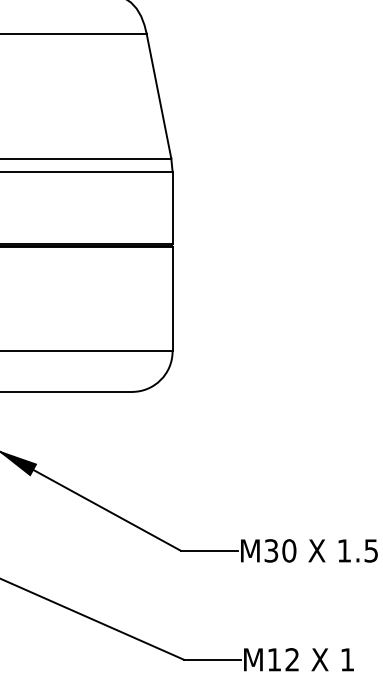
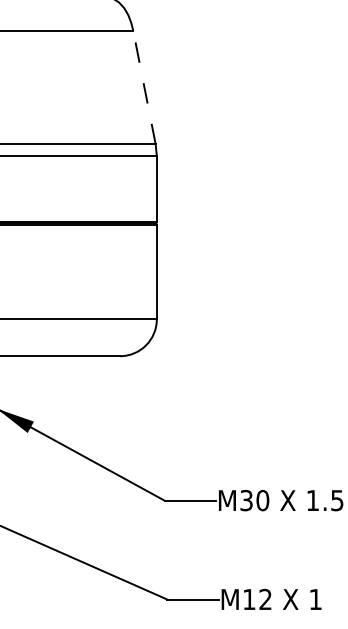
line: (158, 96) -> (144, 87), solid -> dashed

